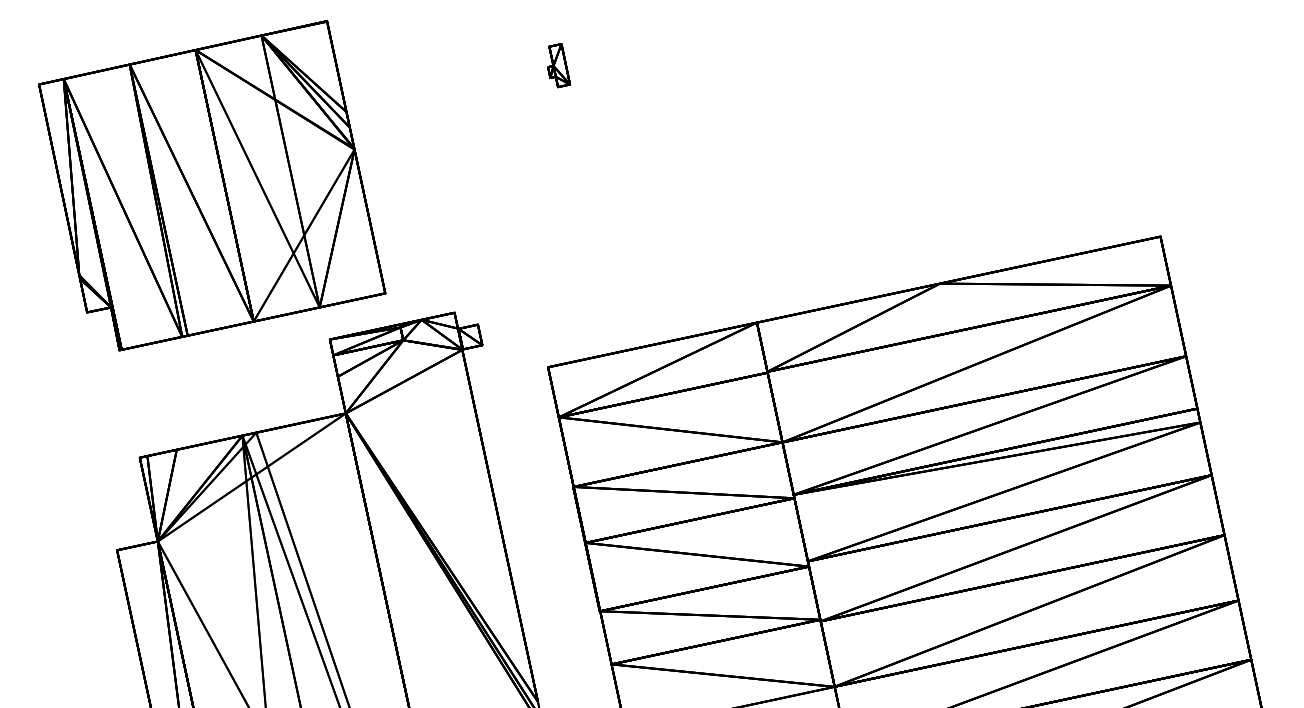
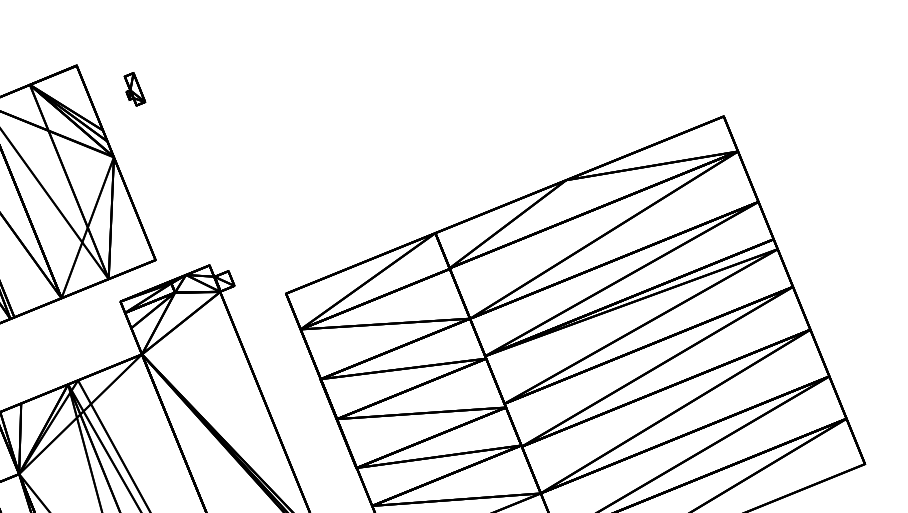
part: (558, 65) -> (134, 89), moved

